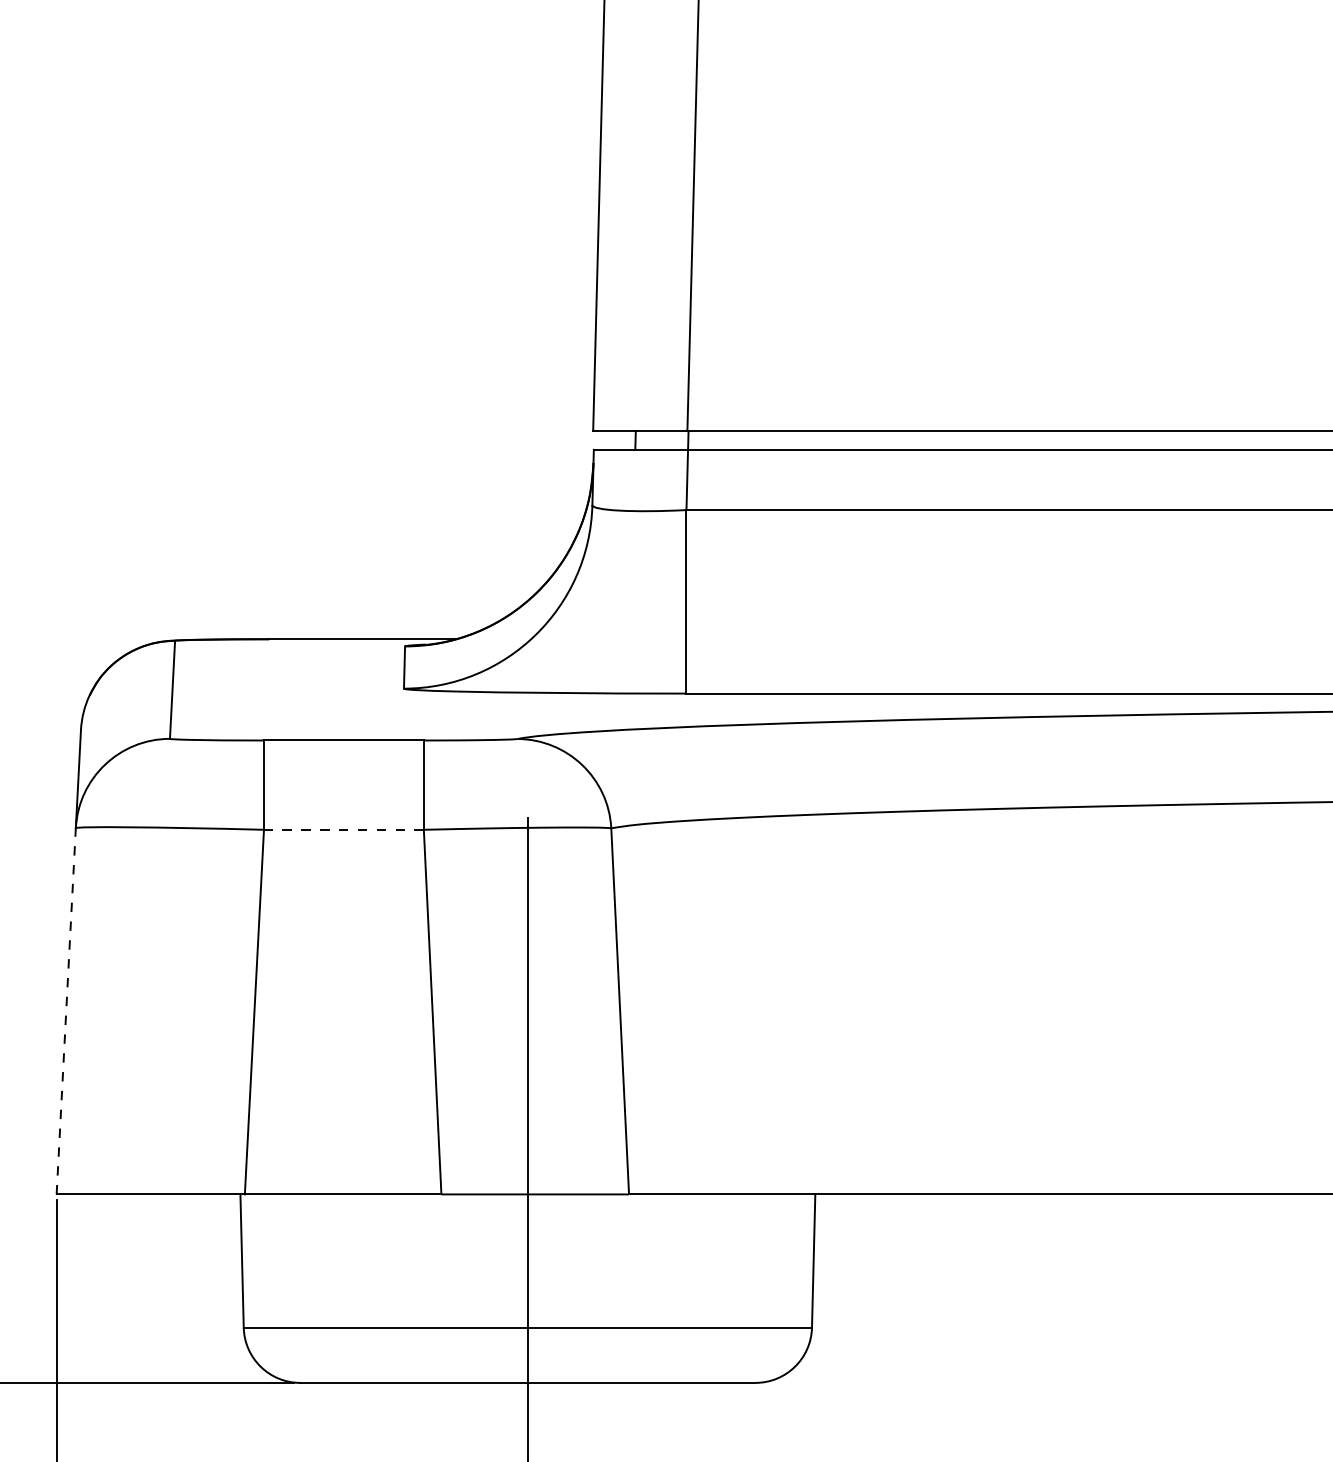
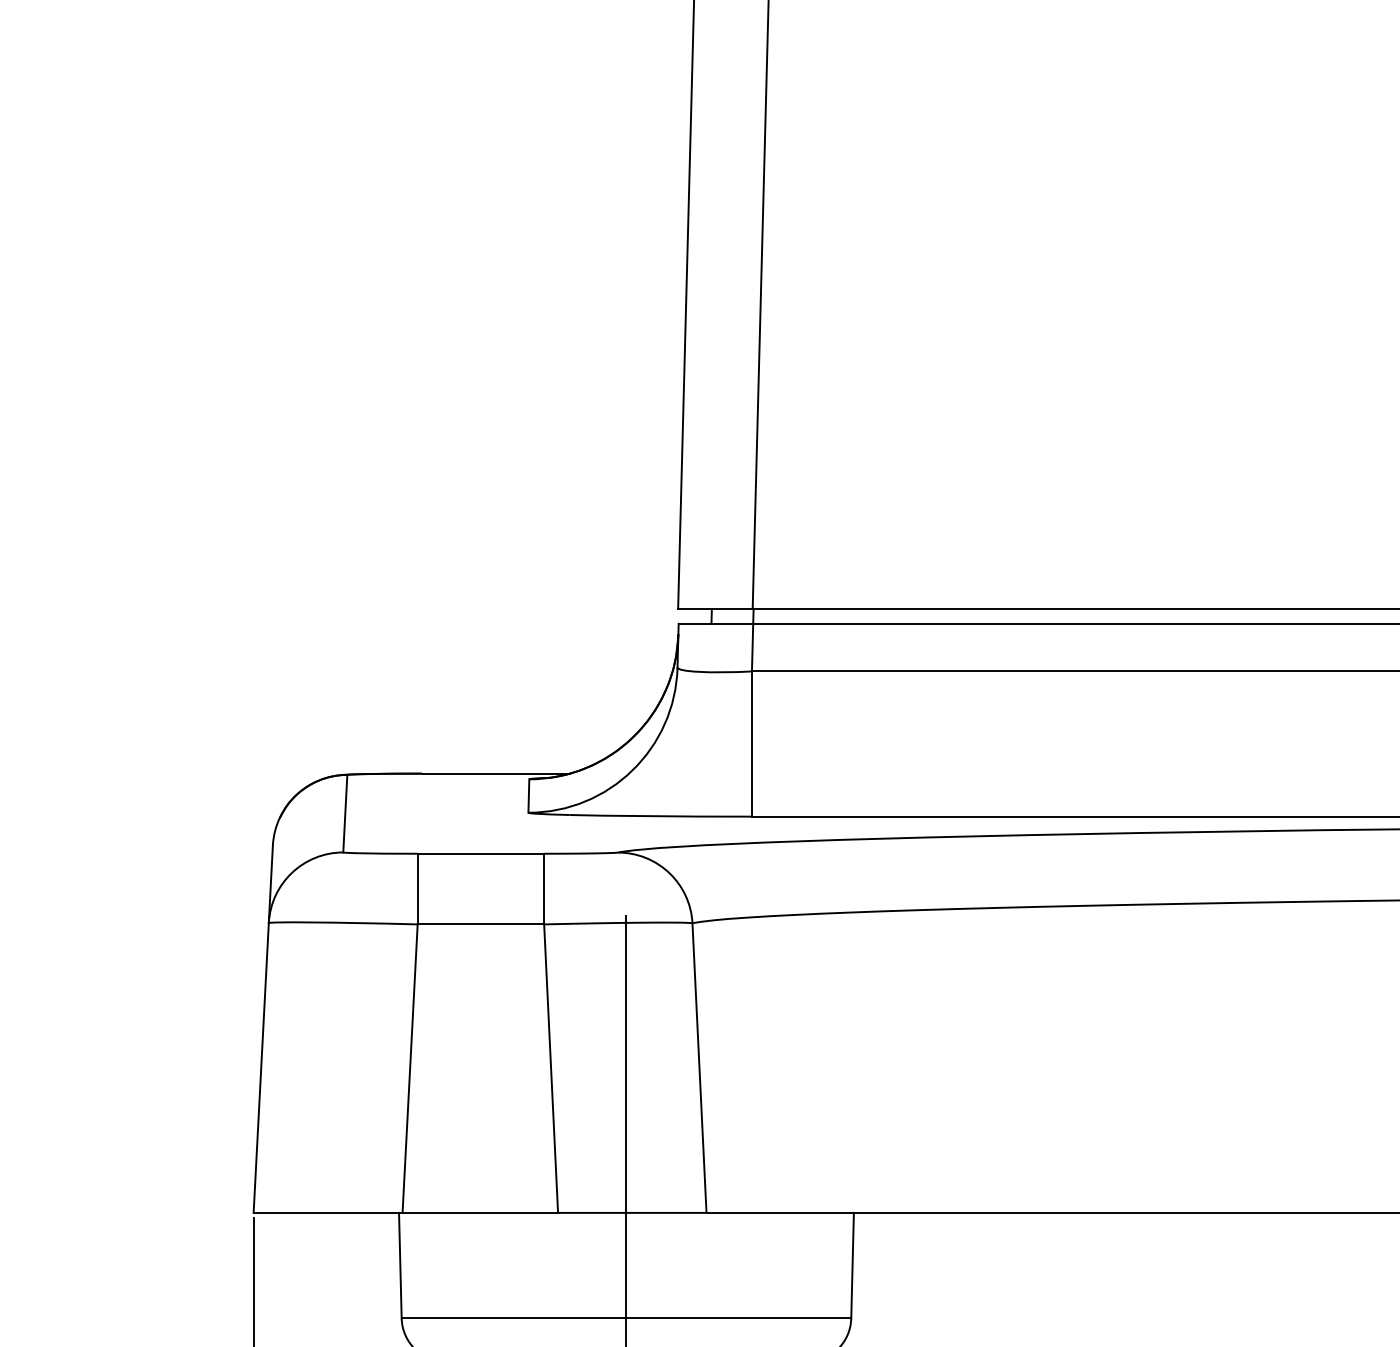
line: (343, 829) -> (480, 924), dashed -> solid
line: (66, 1010) -> (261, 1067), dashed -> solid

